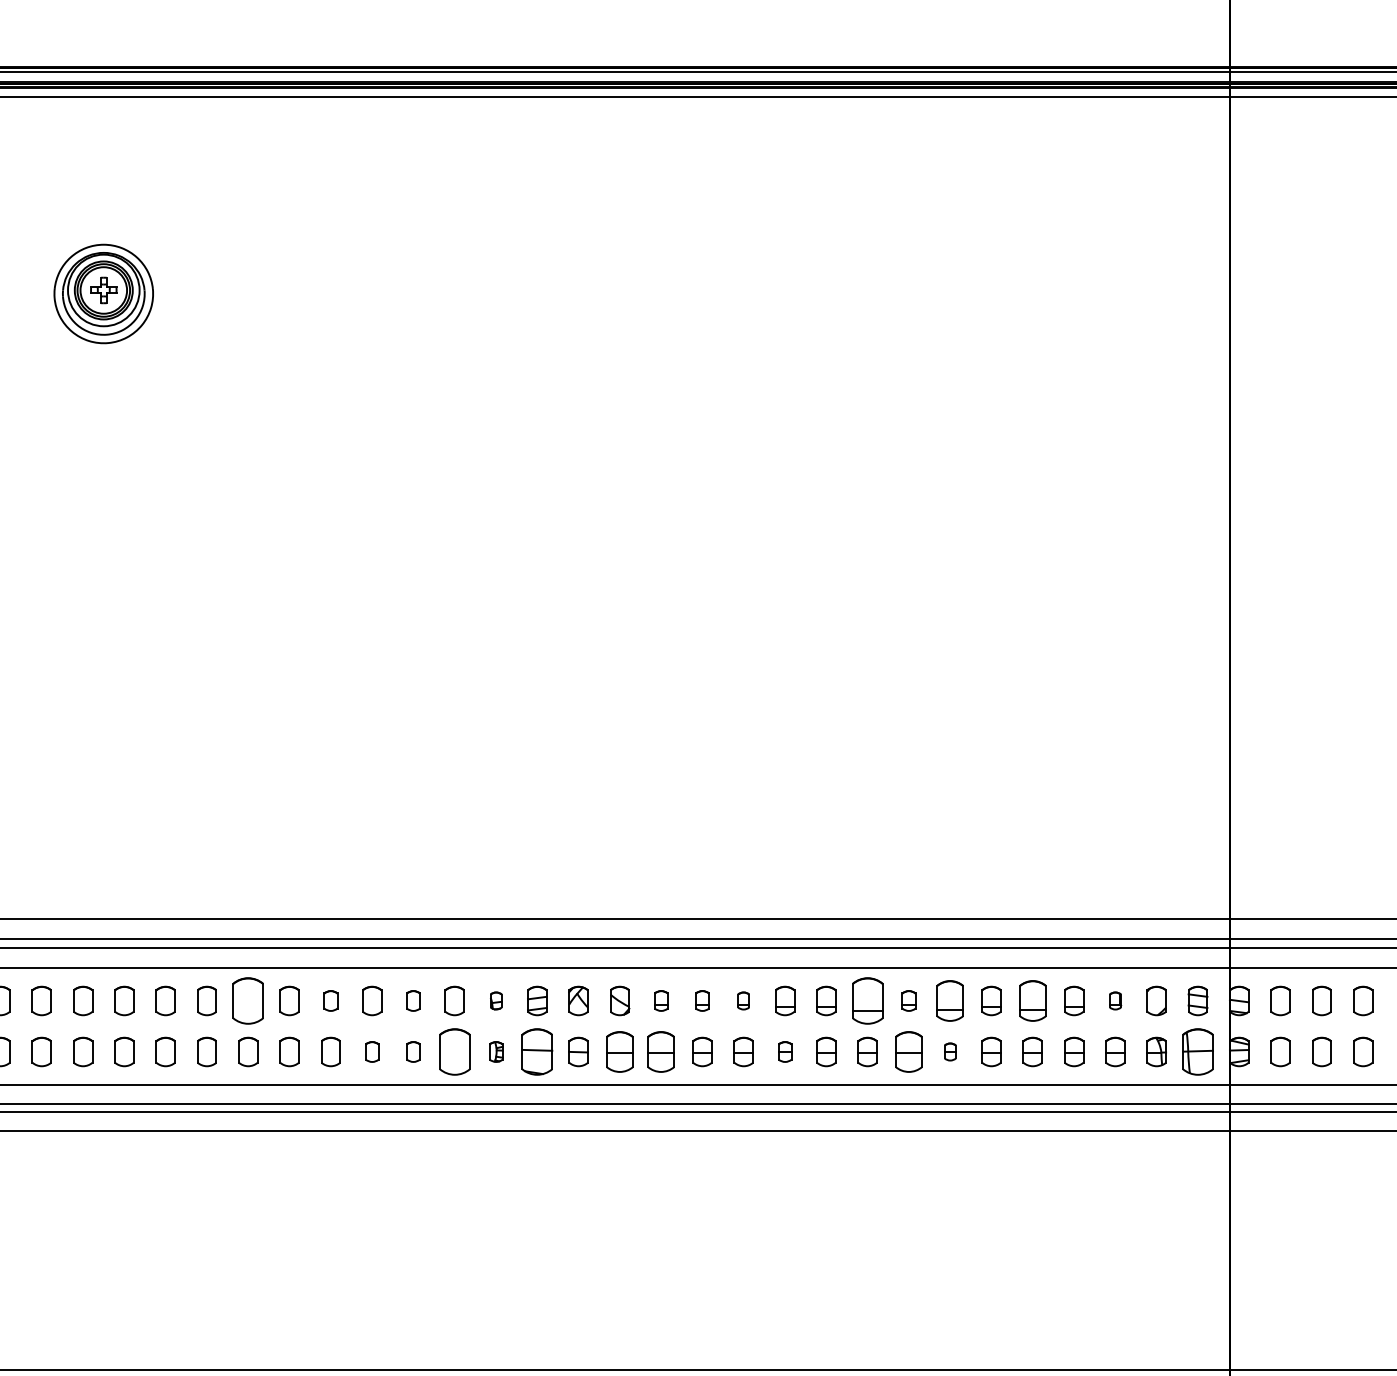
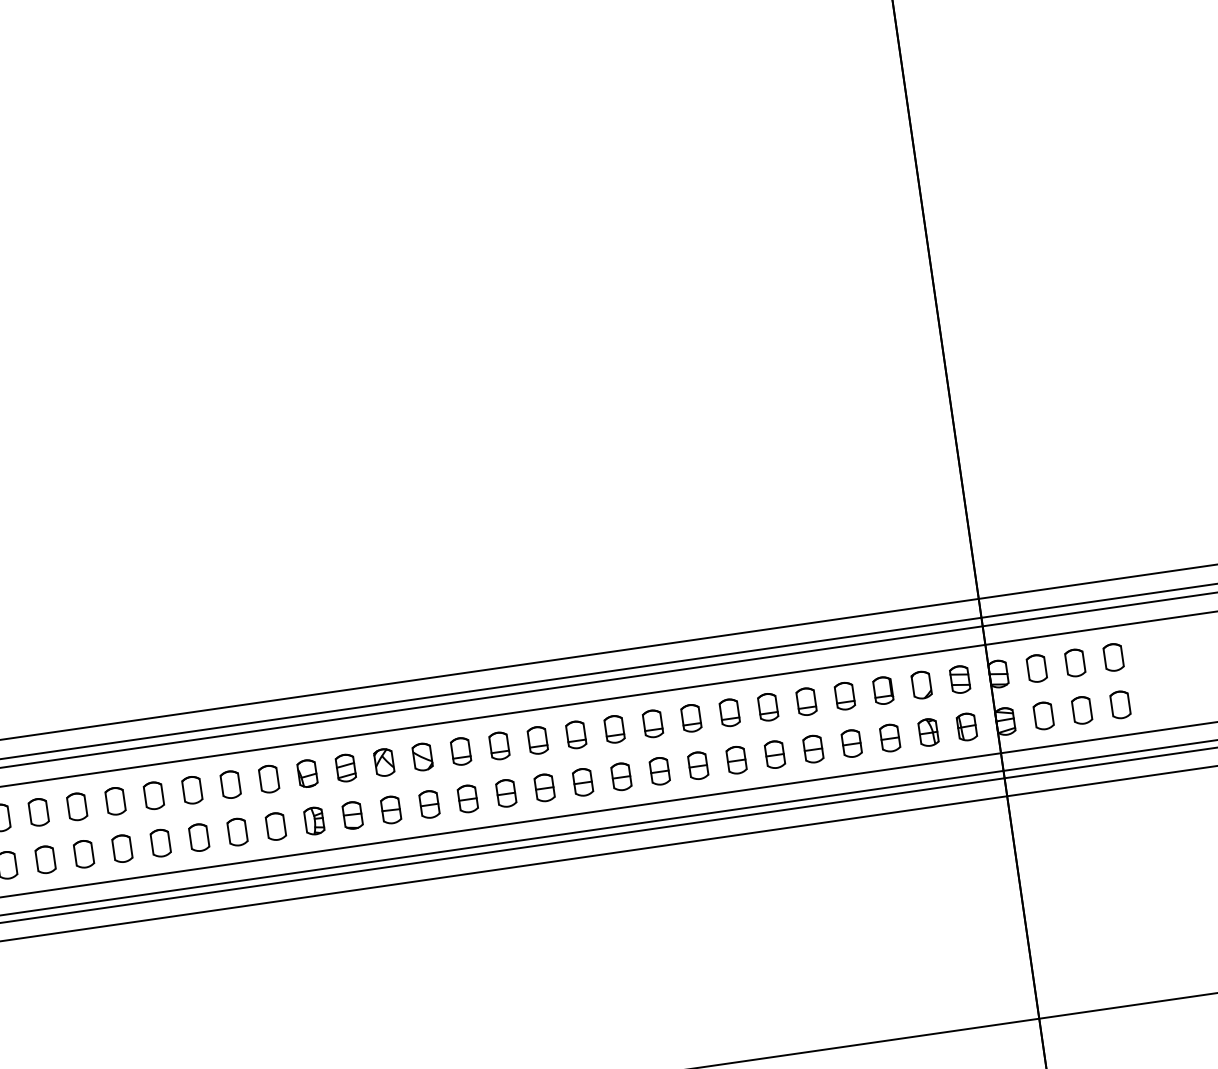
part: (248, 1000) -> (77, 806), size x0.62
part: (330, 1000) -> (153, 795), size x1.43
part: (413, 1000) -> (230, 784), size x1.43
part: (496, 1000) -> (307, 773), size x1.67
part: (661, 1000) -> (461, 751), size x1.43
part: (702, 1000) -> (499, 745), size x1.43
part: (743, 1000) -> (537, 740), size x1.67
part: (867, 1000) -> (652, 723), size x0.62
part: (908, 1000) -> (690, 717), size x1.43
part: (950, 1000) -> (729, 712), size x0.71
part: (1032, 1000) -> (806, 701), size x0.71
part: (1115, 1000) -> (883, 690), size x1.67
part: (372, 1051) -> (199, 837), size x1.43
part: (413, 1051) -> (237, 831), size x1.43
part: (454, 1051) -> (275, 826), size x0.62
part: (496, 1051) -> (314, 820), size x1.43
part: (537, 1051) -> (352, 815), size x0.62
part: (619, 1051) -> (429, 804), size x0.71
part: (661, 1051) -> (468, 798), size x0.71
part: (785, 1051) -> (583, 781), size x1.43
part: (908, 1051) -> (697, 765), size x0.71
part: (950, 1051) -> (736, 759), size x1.67
part: (1197, 1051) -> (966, 726), size x0.62

